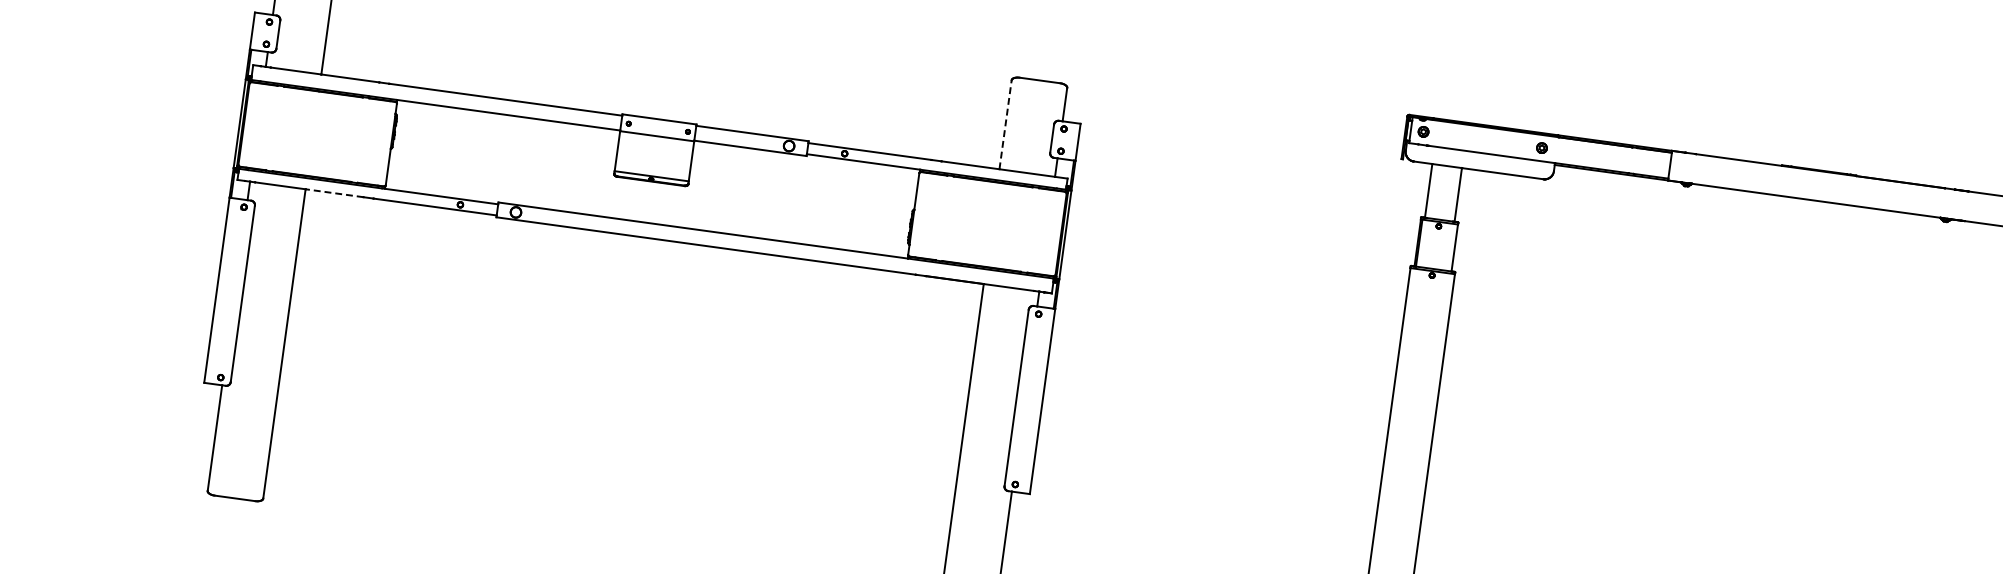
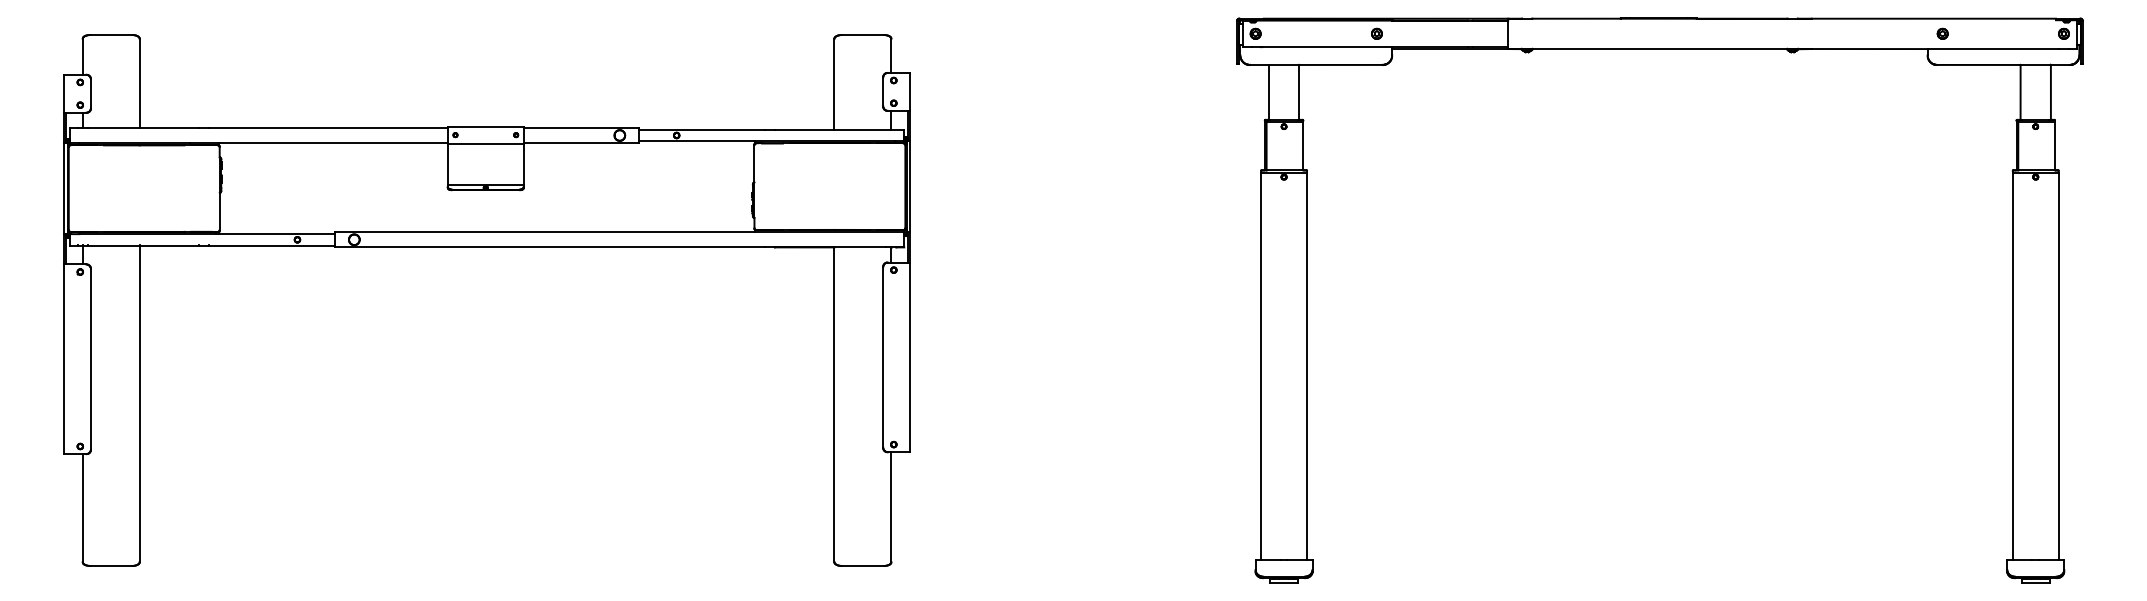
line: (1005, 125) -> (834, 84), dashed -> solid
line: (334, 193) -> (169, 245), dashed -> solid

